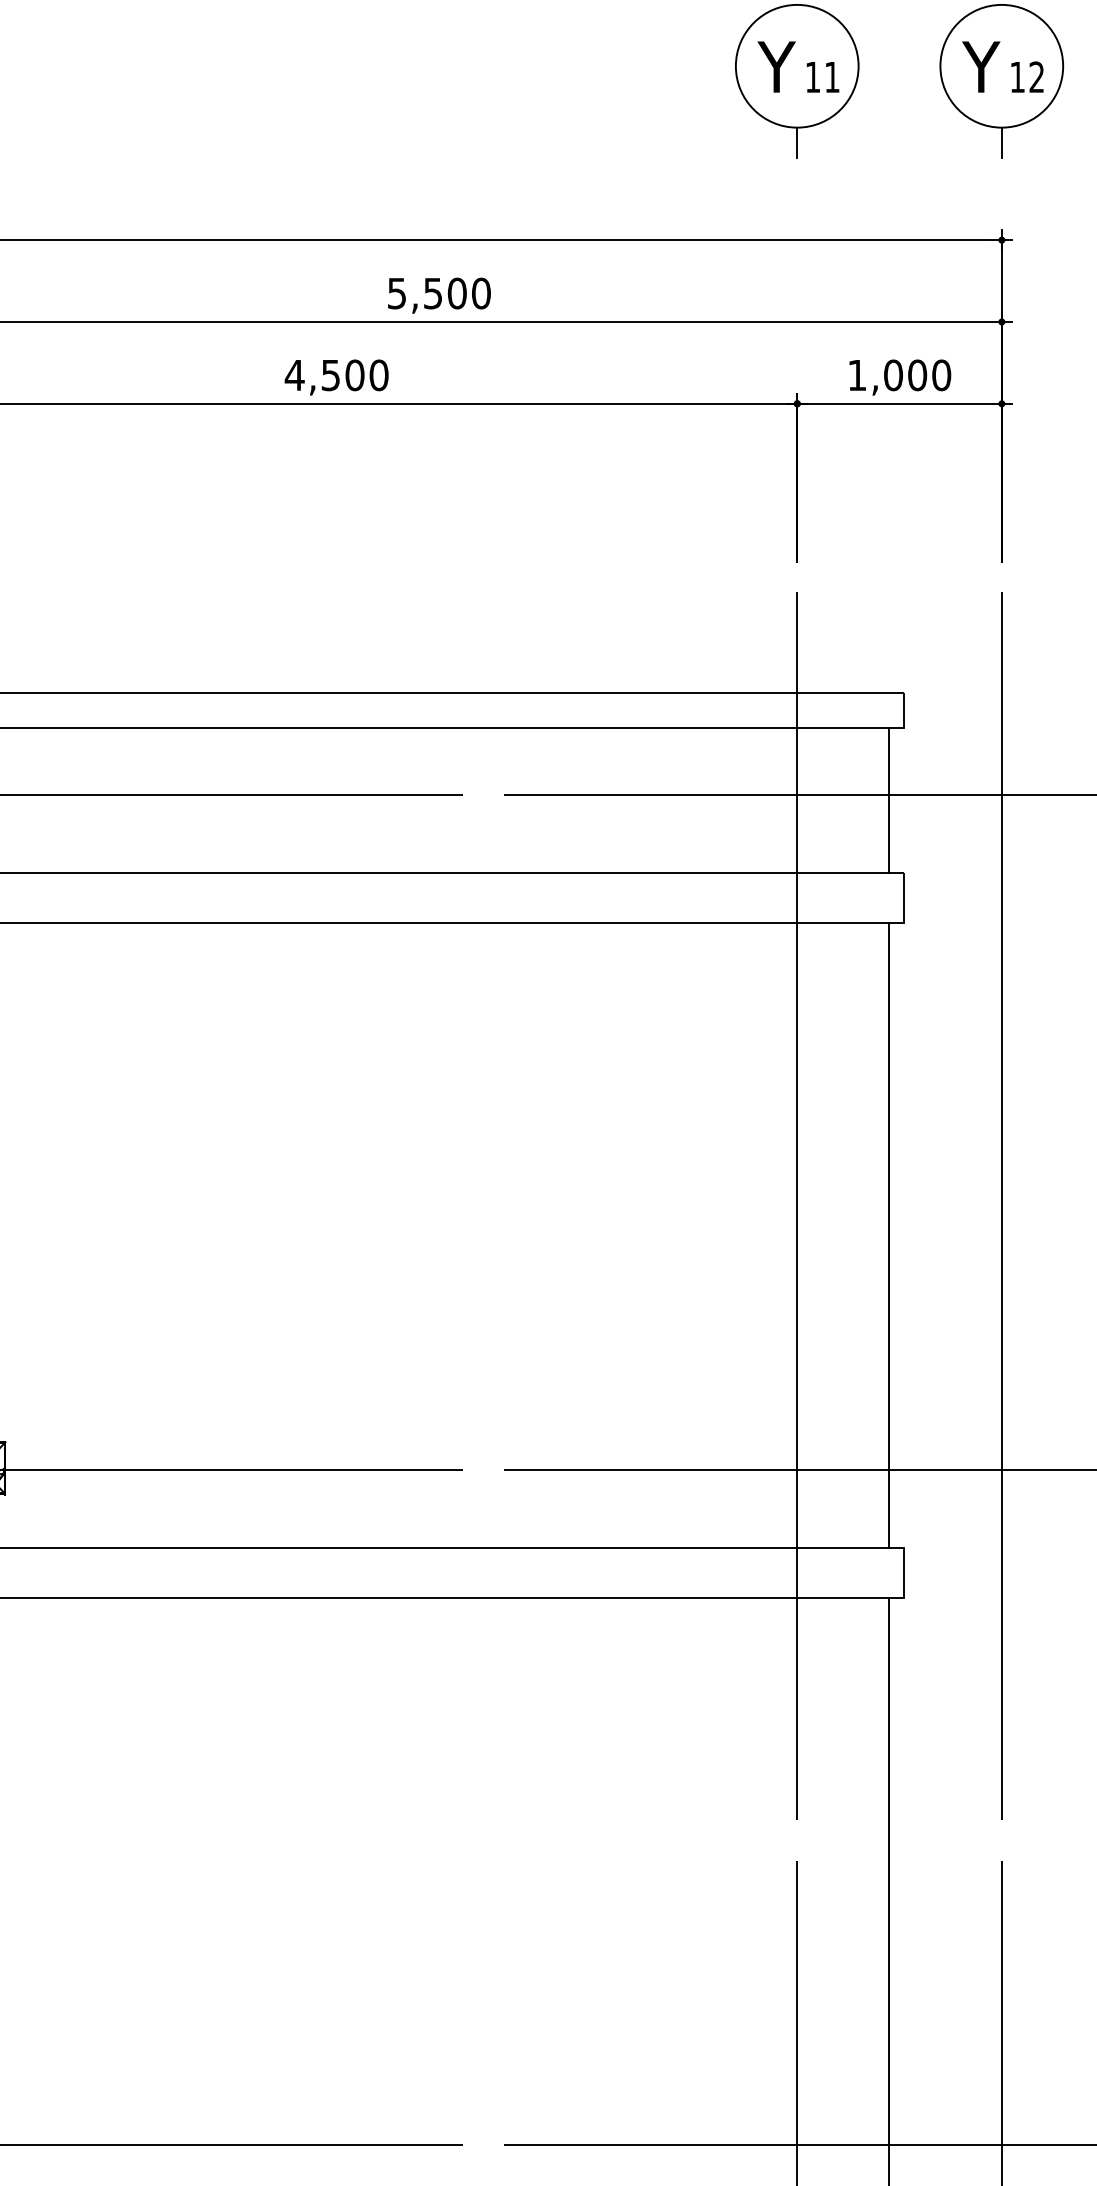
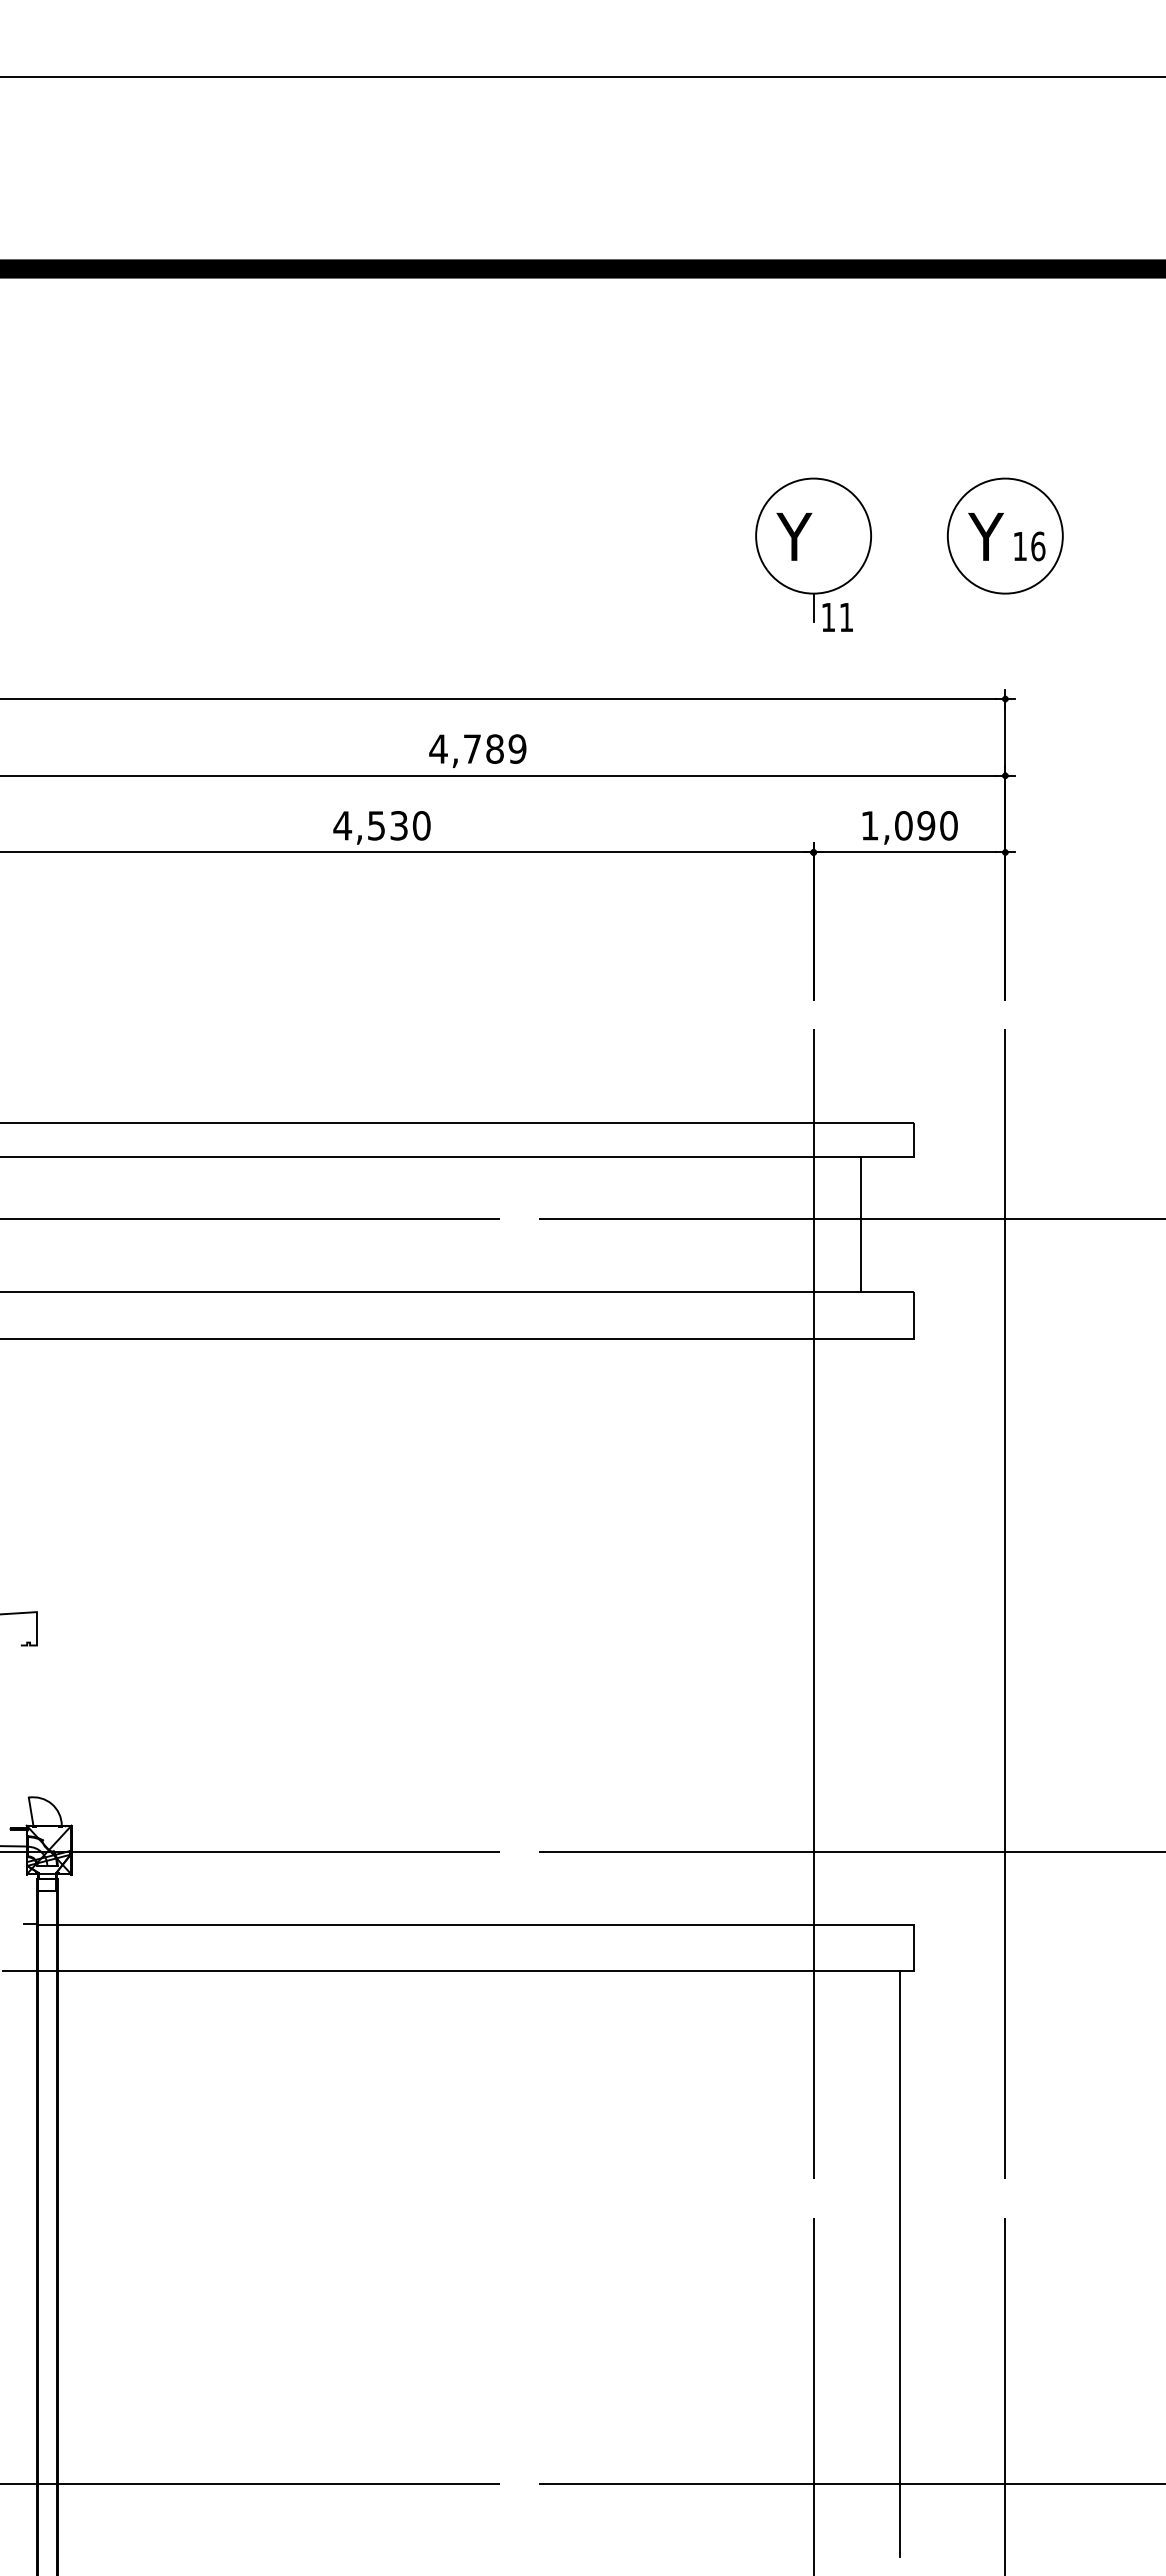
text: (822, 77) -> (837, 617), moved
text: (1037, 77) -> (1038, 546), 12 -> 16
line: (1001, 142) -> (1005, 607), removed
text: (438, 292) -> (477, 748), 5,500 -> 4,789
text: (355, 375) -> (399, 825), 4,500 -> 4,530
text: (917, 375) -> (926, 825), 1,000 -> 1,090
line: (888, 799) -> (860, 1223), moved
line: (888, 1235) -> (899, 1631), removed

